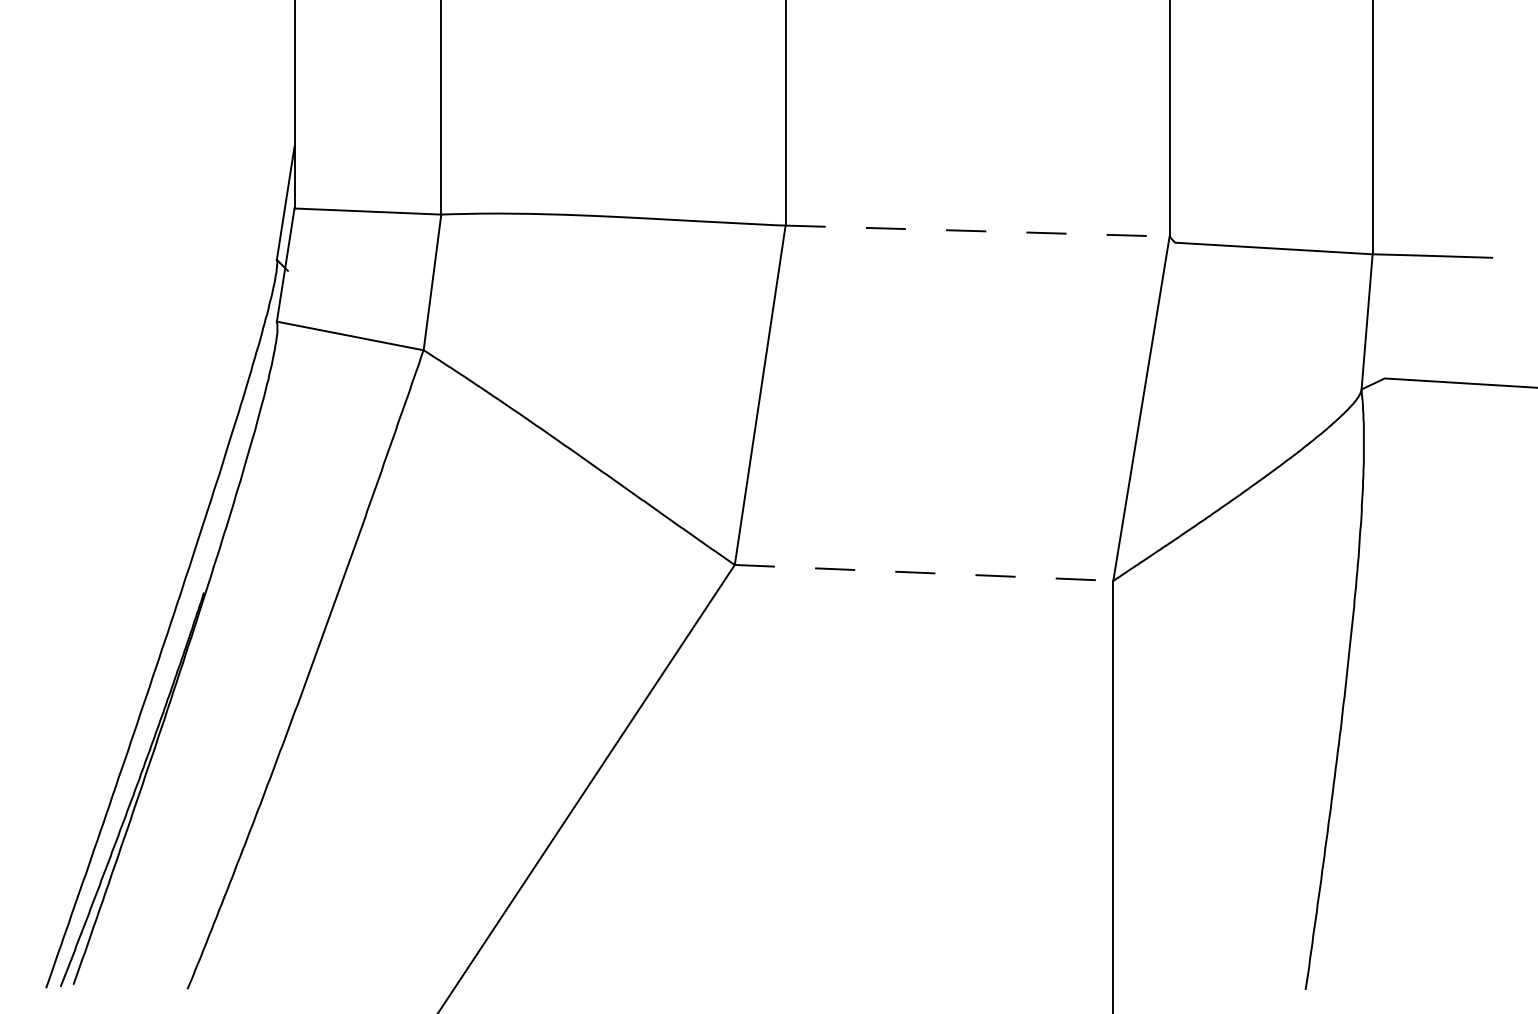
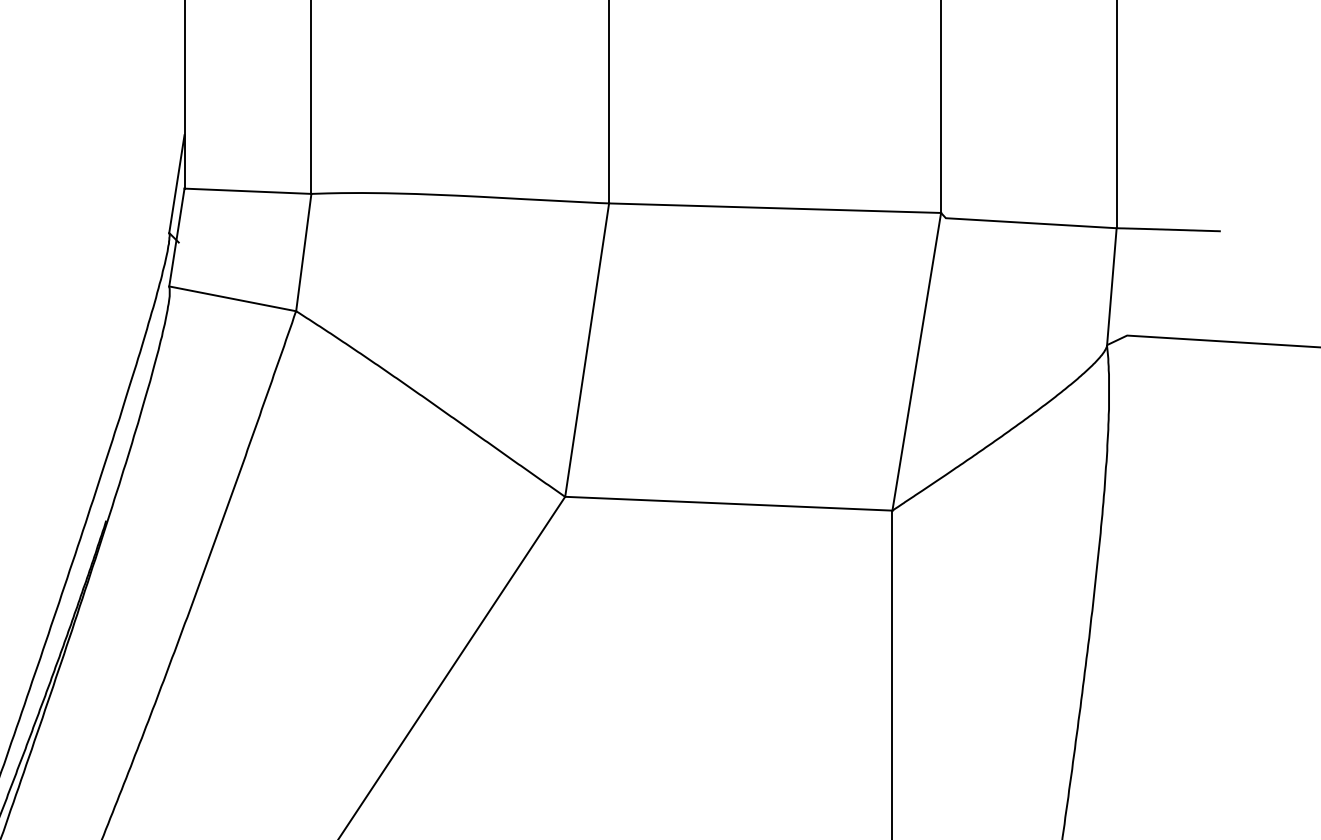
line: (978, 231) -> (775, 208), dashed -> solid
line: (924, 572) -> (729, 503), dashed -> solid

